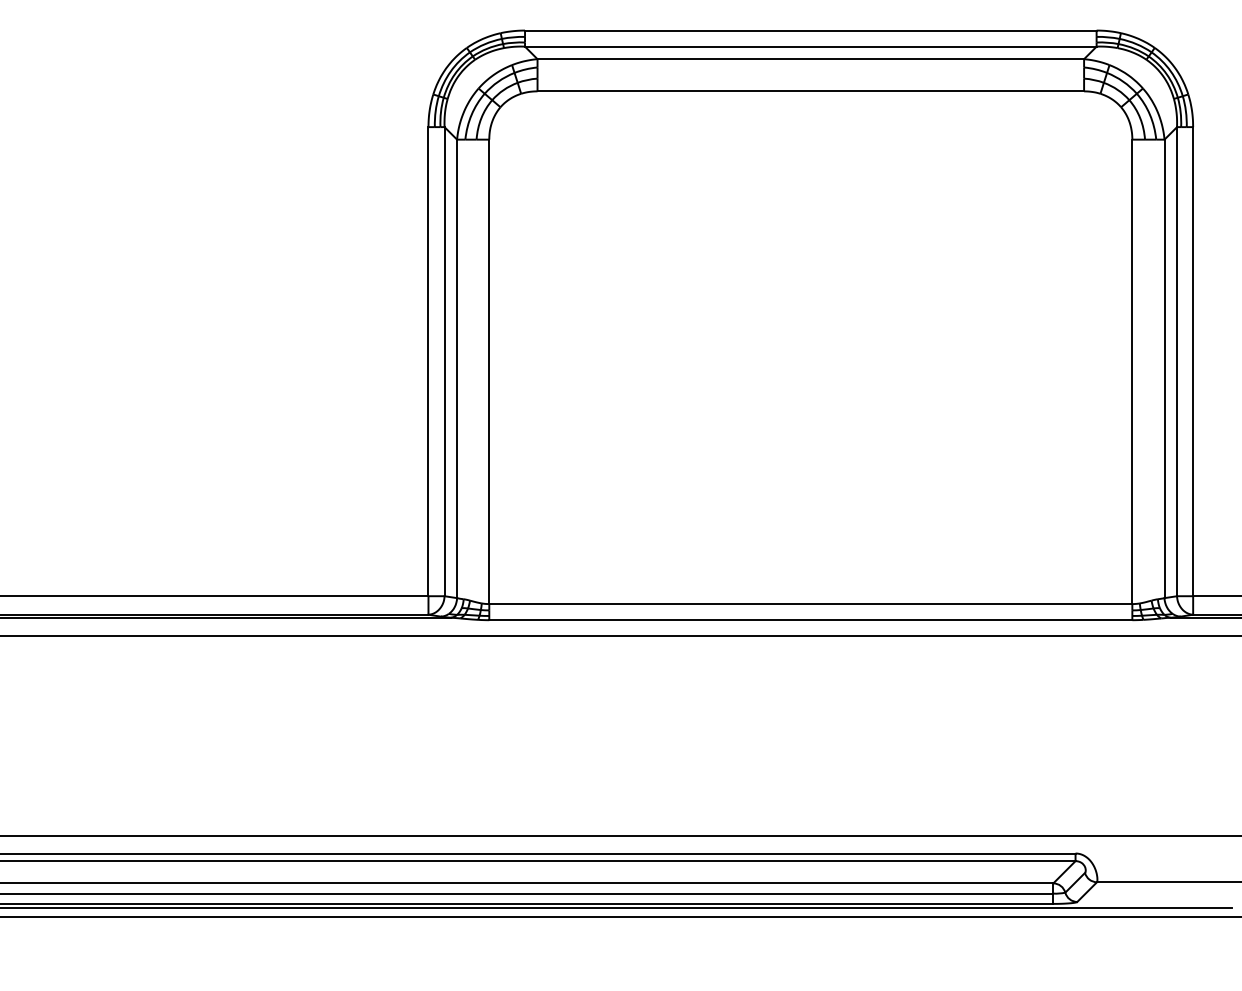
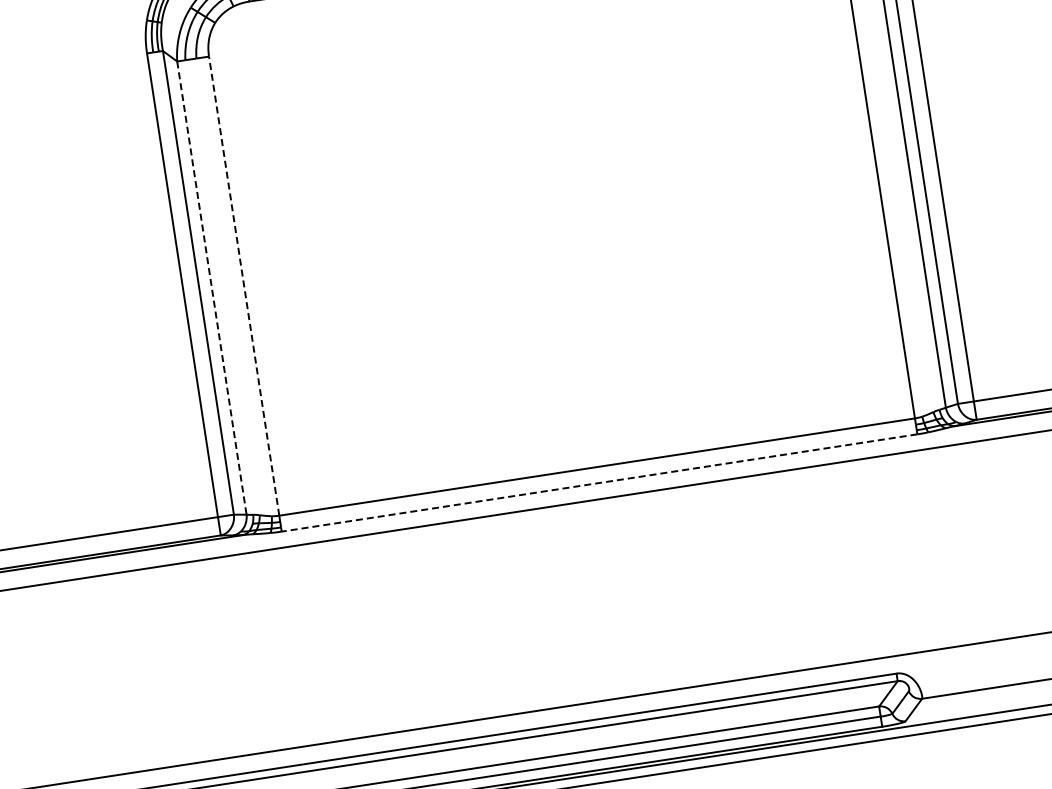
line: (457, 369) -> (212, 288), solid -> dashed
line: (489, 371) -> (244, 285), solid -> dashed
line: (810, 620) -> (599, 483), solid -> dashed

